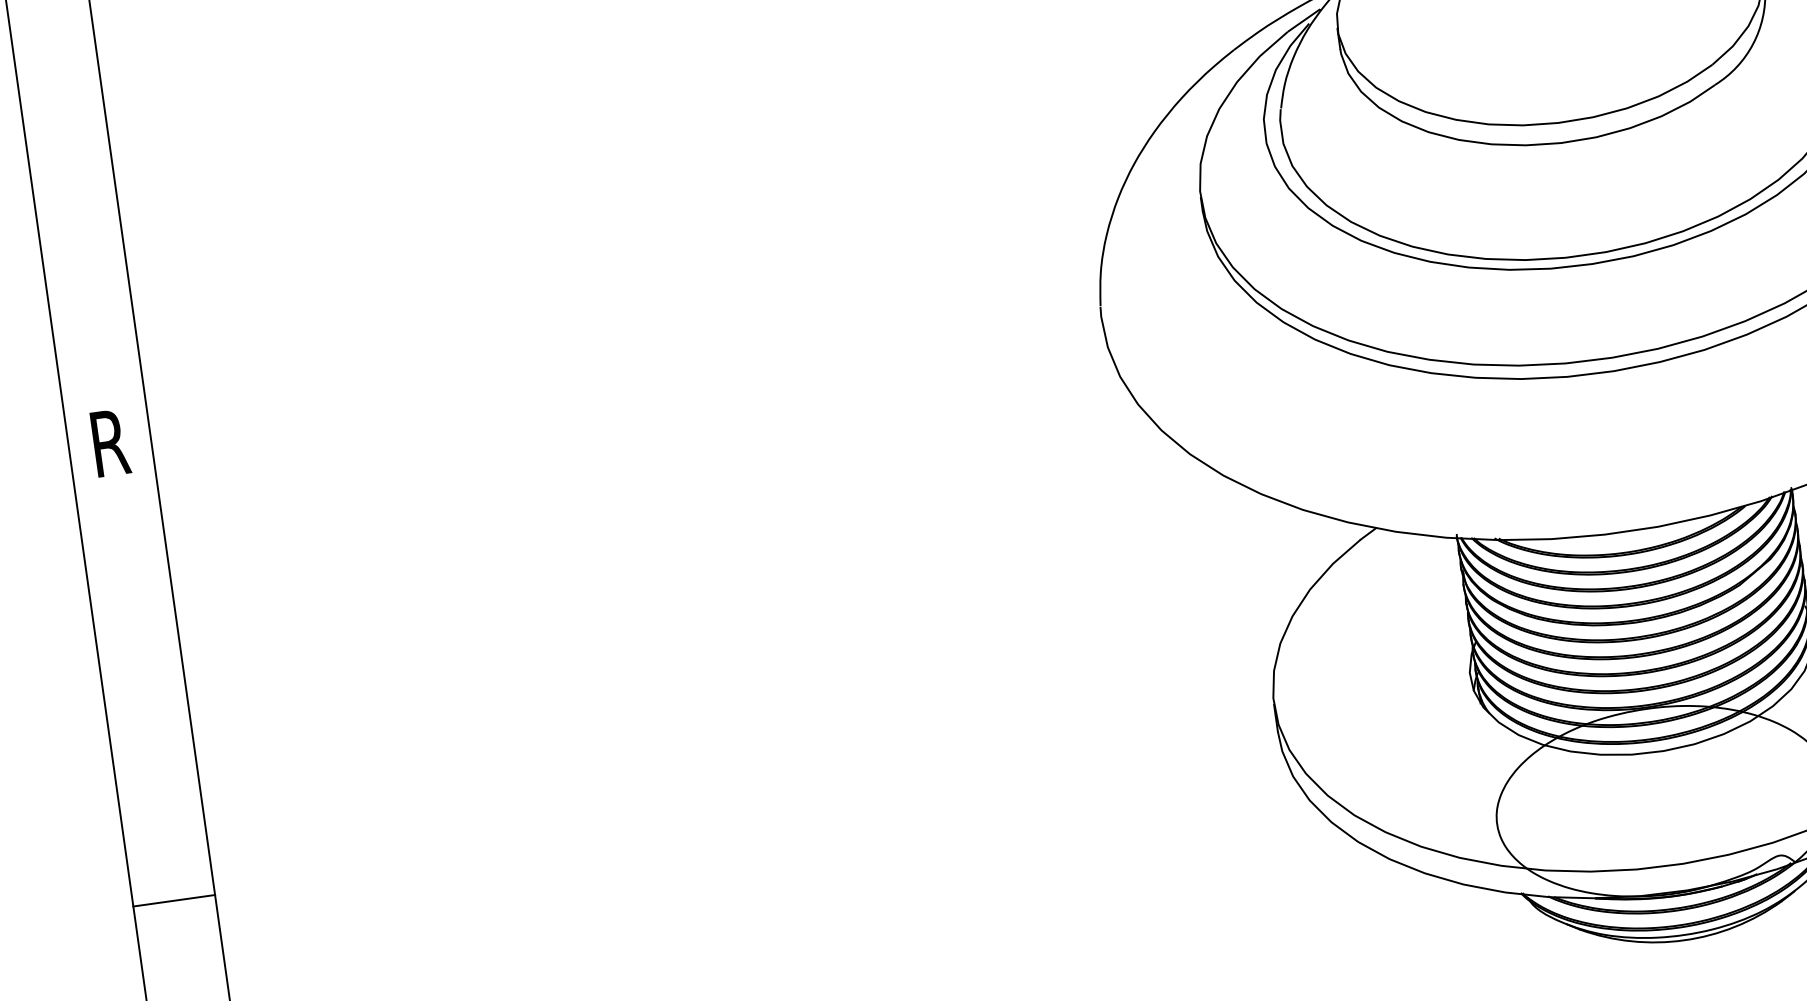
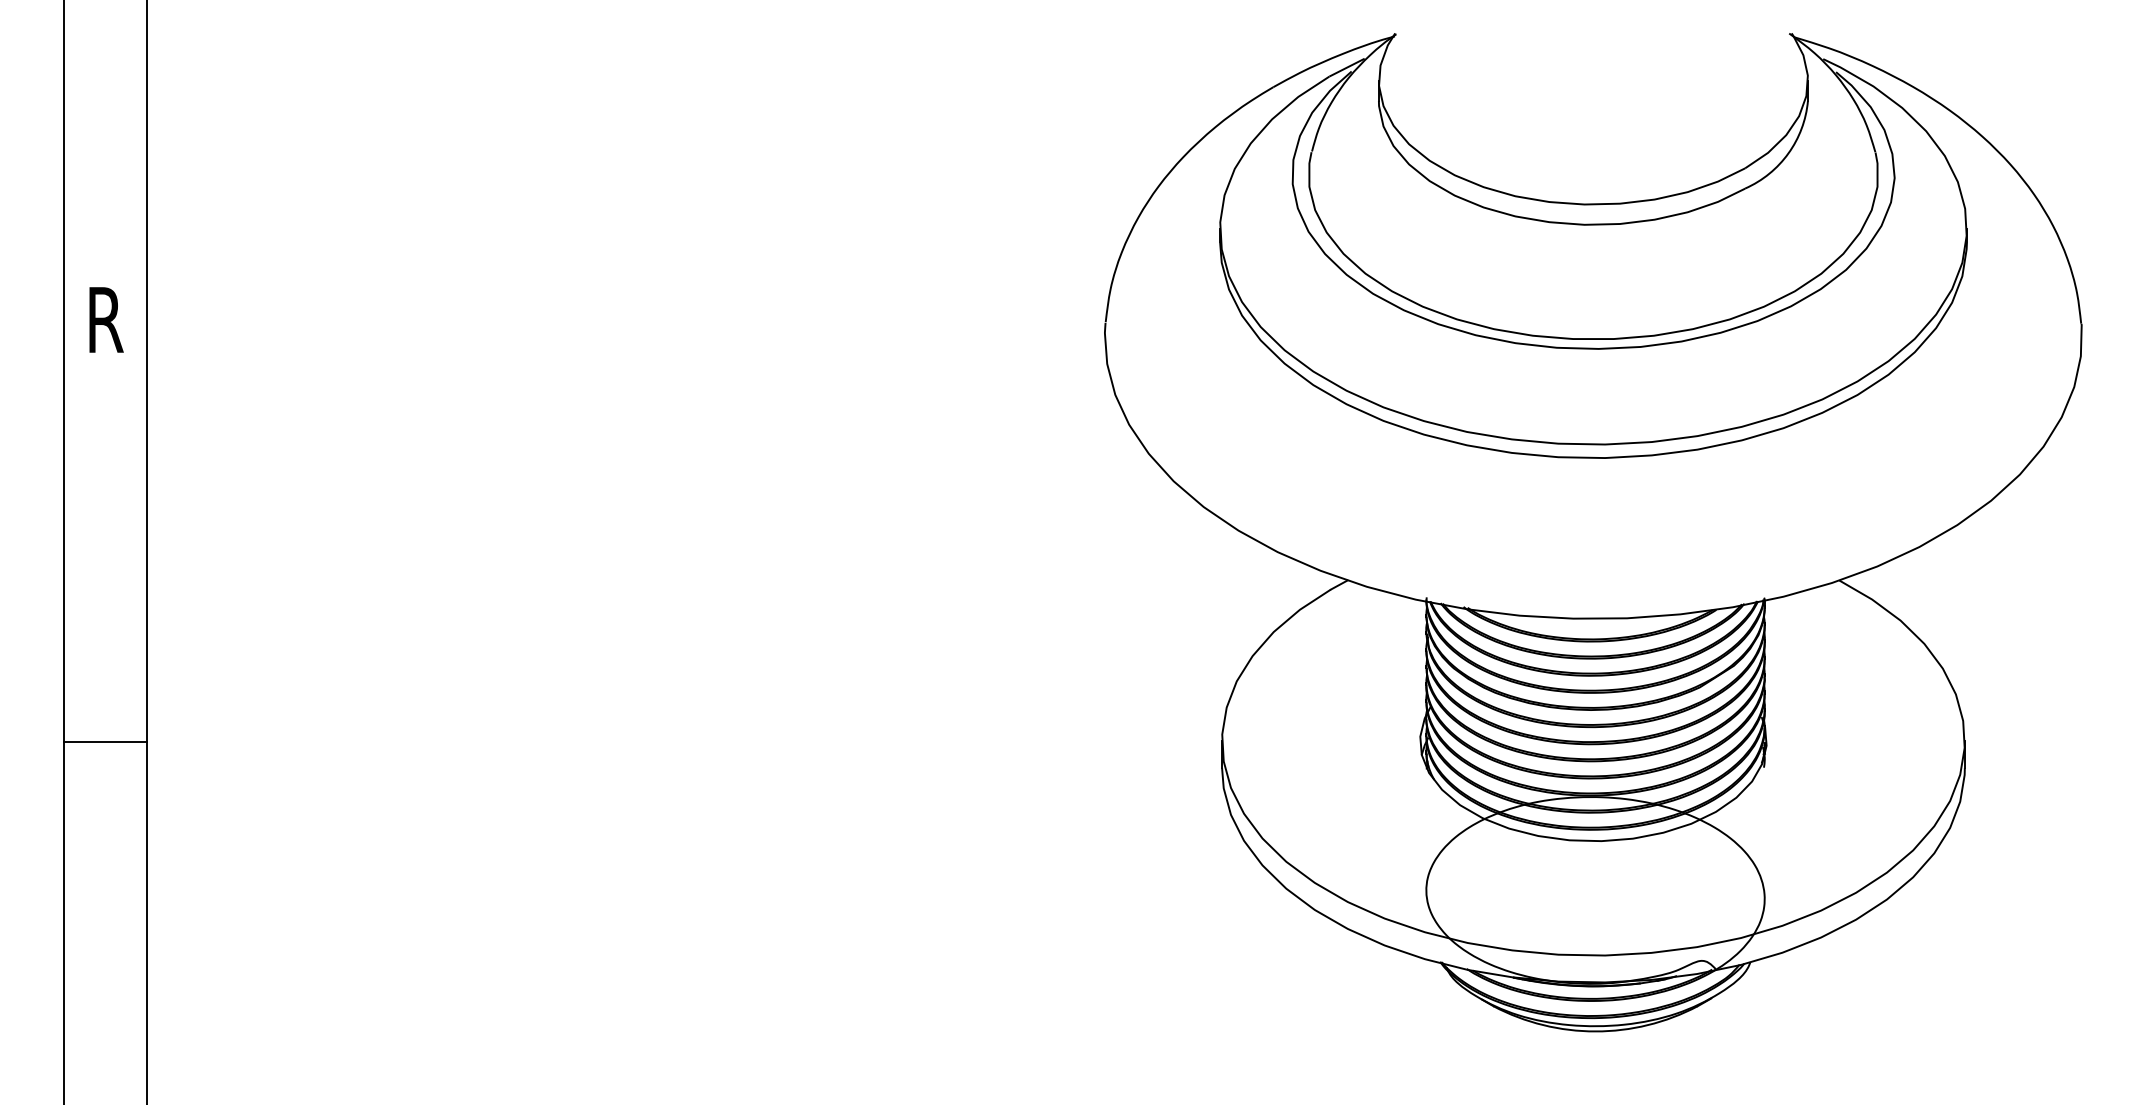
line: (174, 901) -> (105, 742), moved

